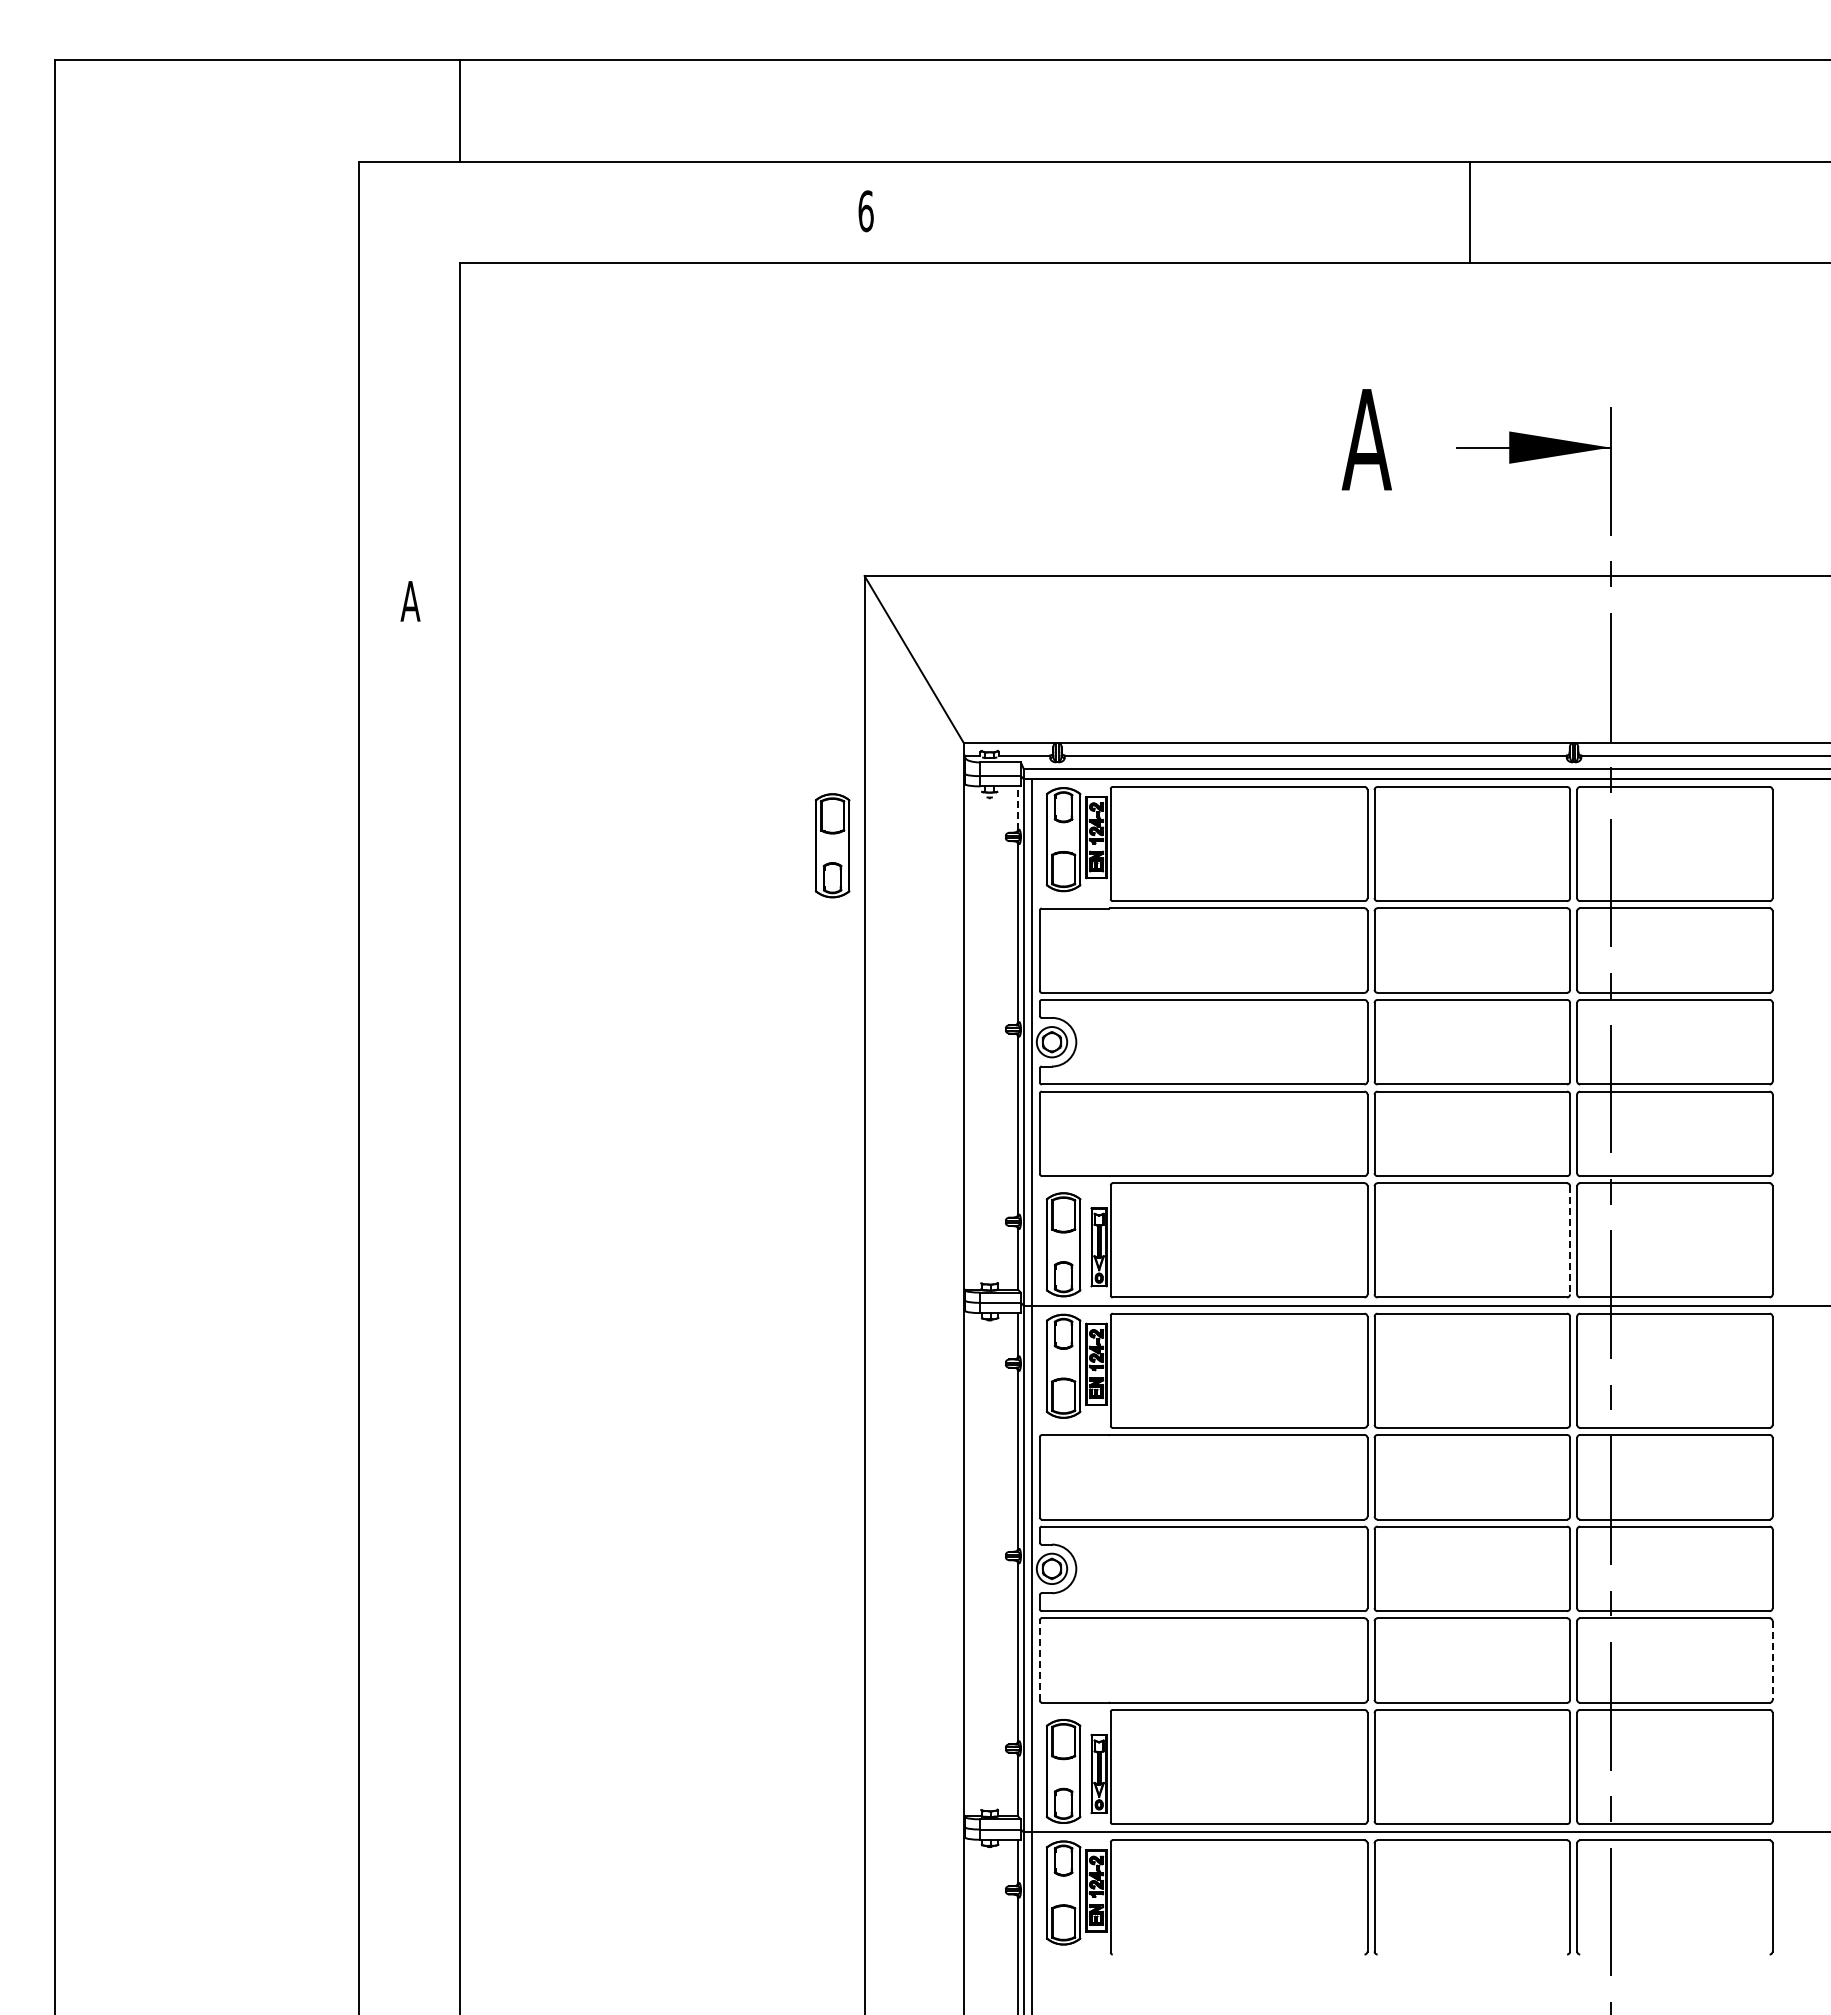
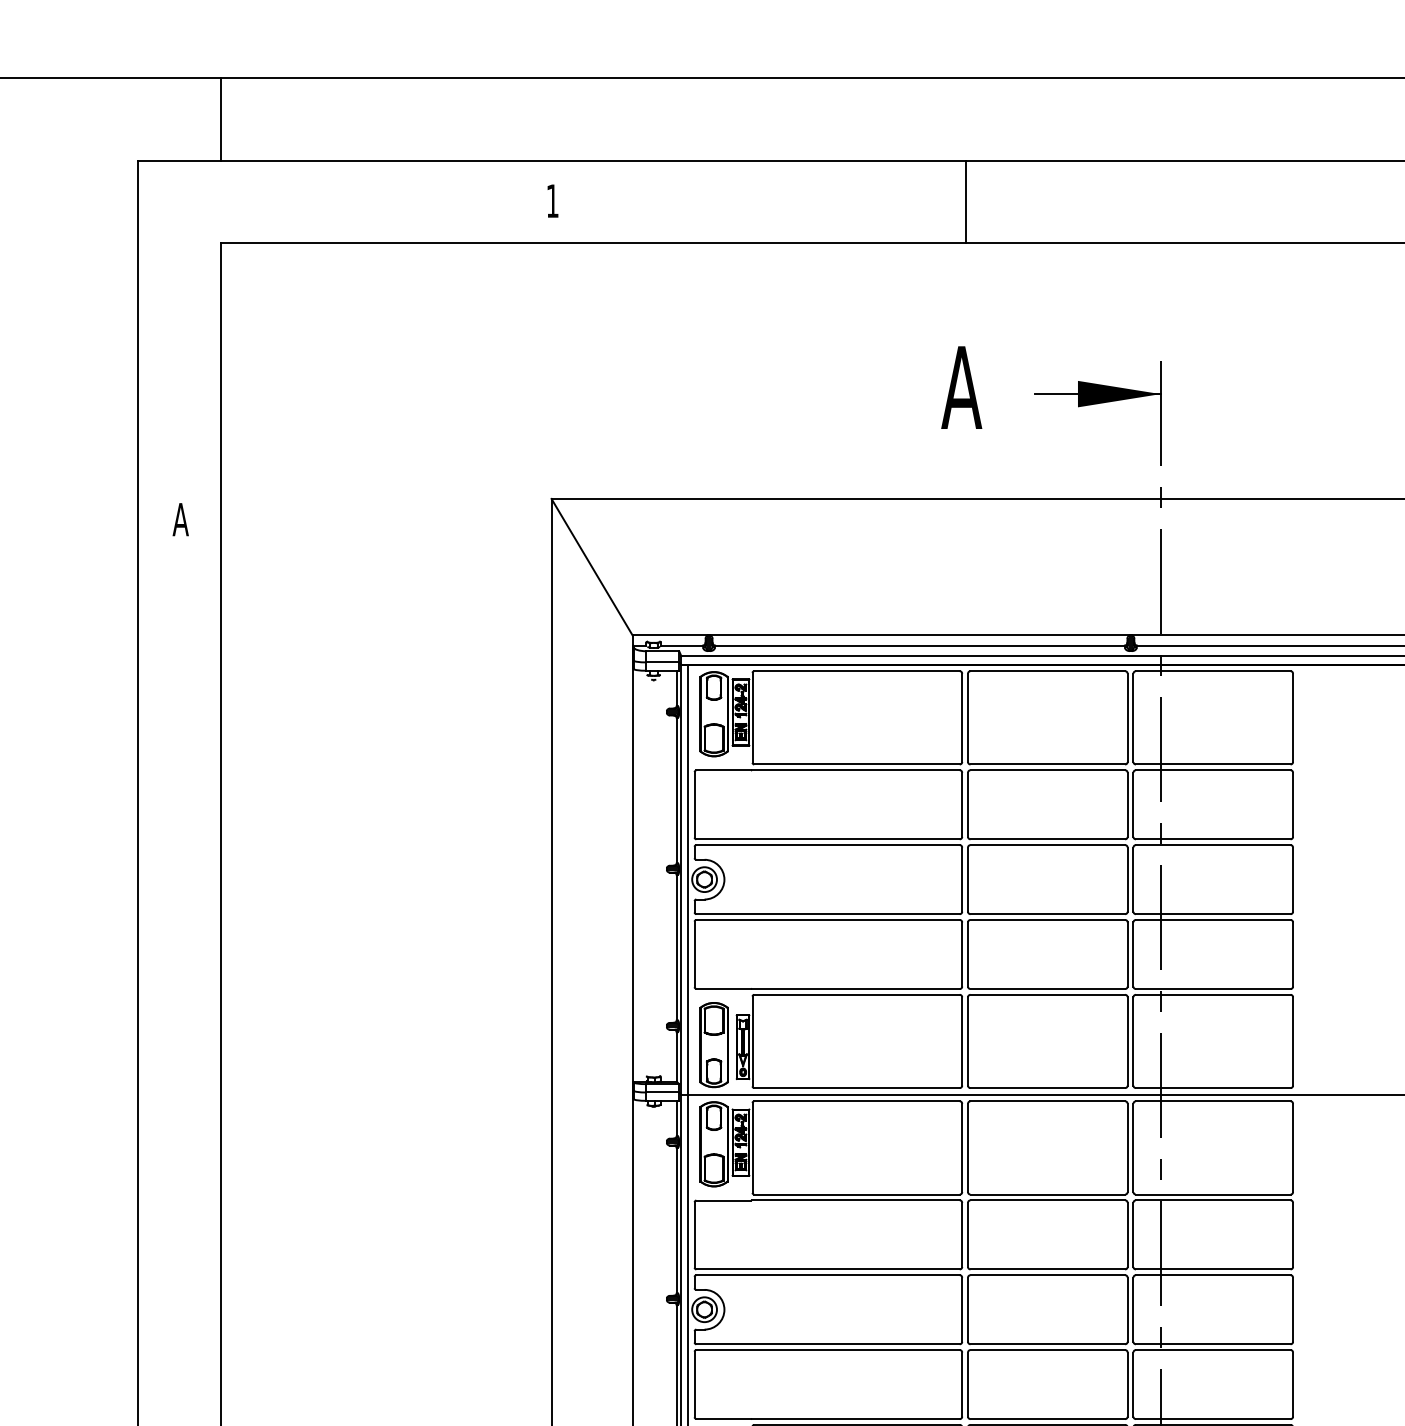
text: (865, 211) -> (552, 201), 6 -> 1
line: (1469, 212) -> (965, 202), moved
line: (1017, 808) -> (676, 688), dashed -> solid
part: (832, 845) -> (525, 719), removed
line: (1570, 1240) -> (1127, 1041), dashed -> solid
line: (1039, 1659) -> (694, 1383), dashed -> solid
line: (1772, 1661) -> (1292, 1385), dashed -> solid

